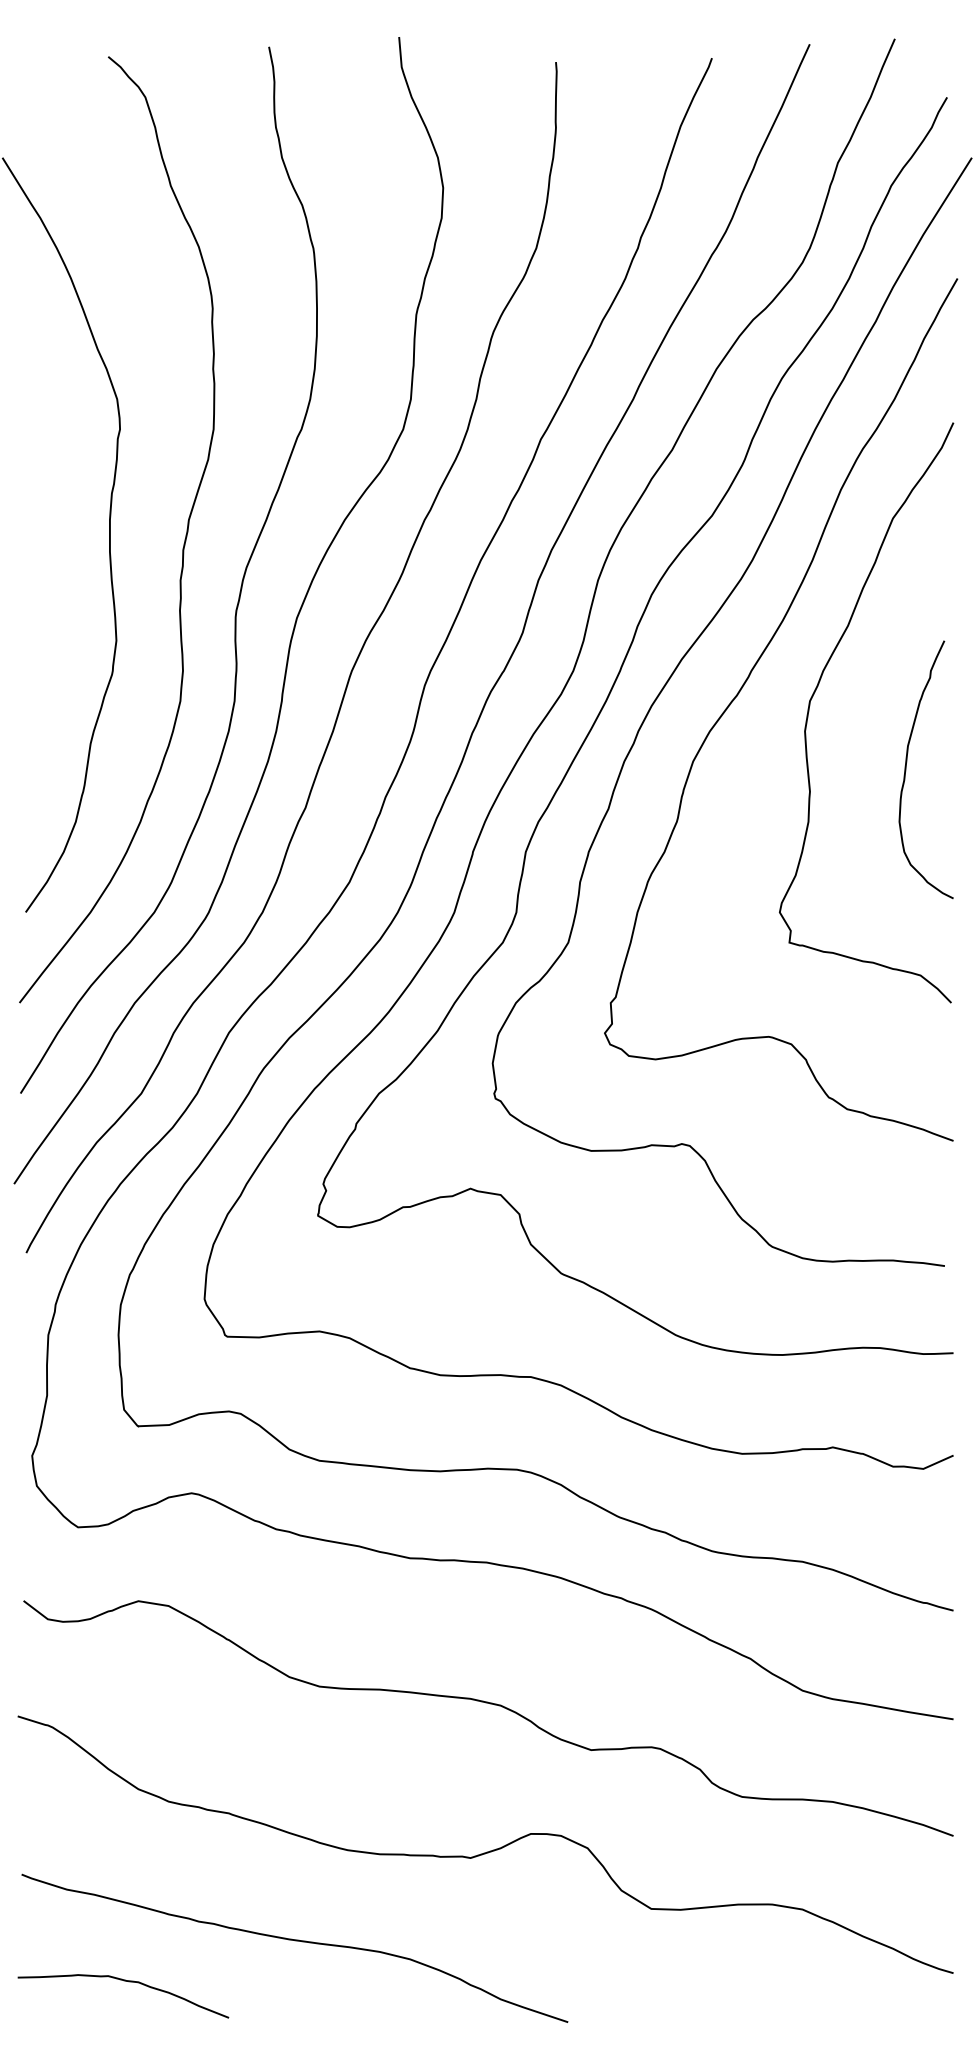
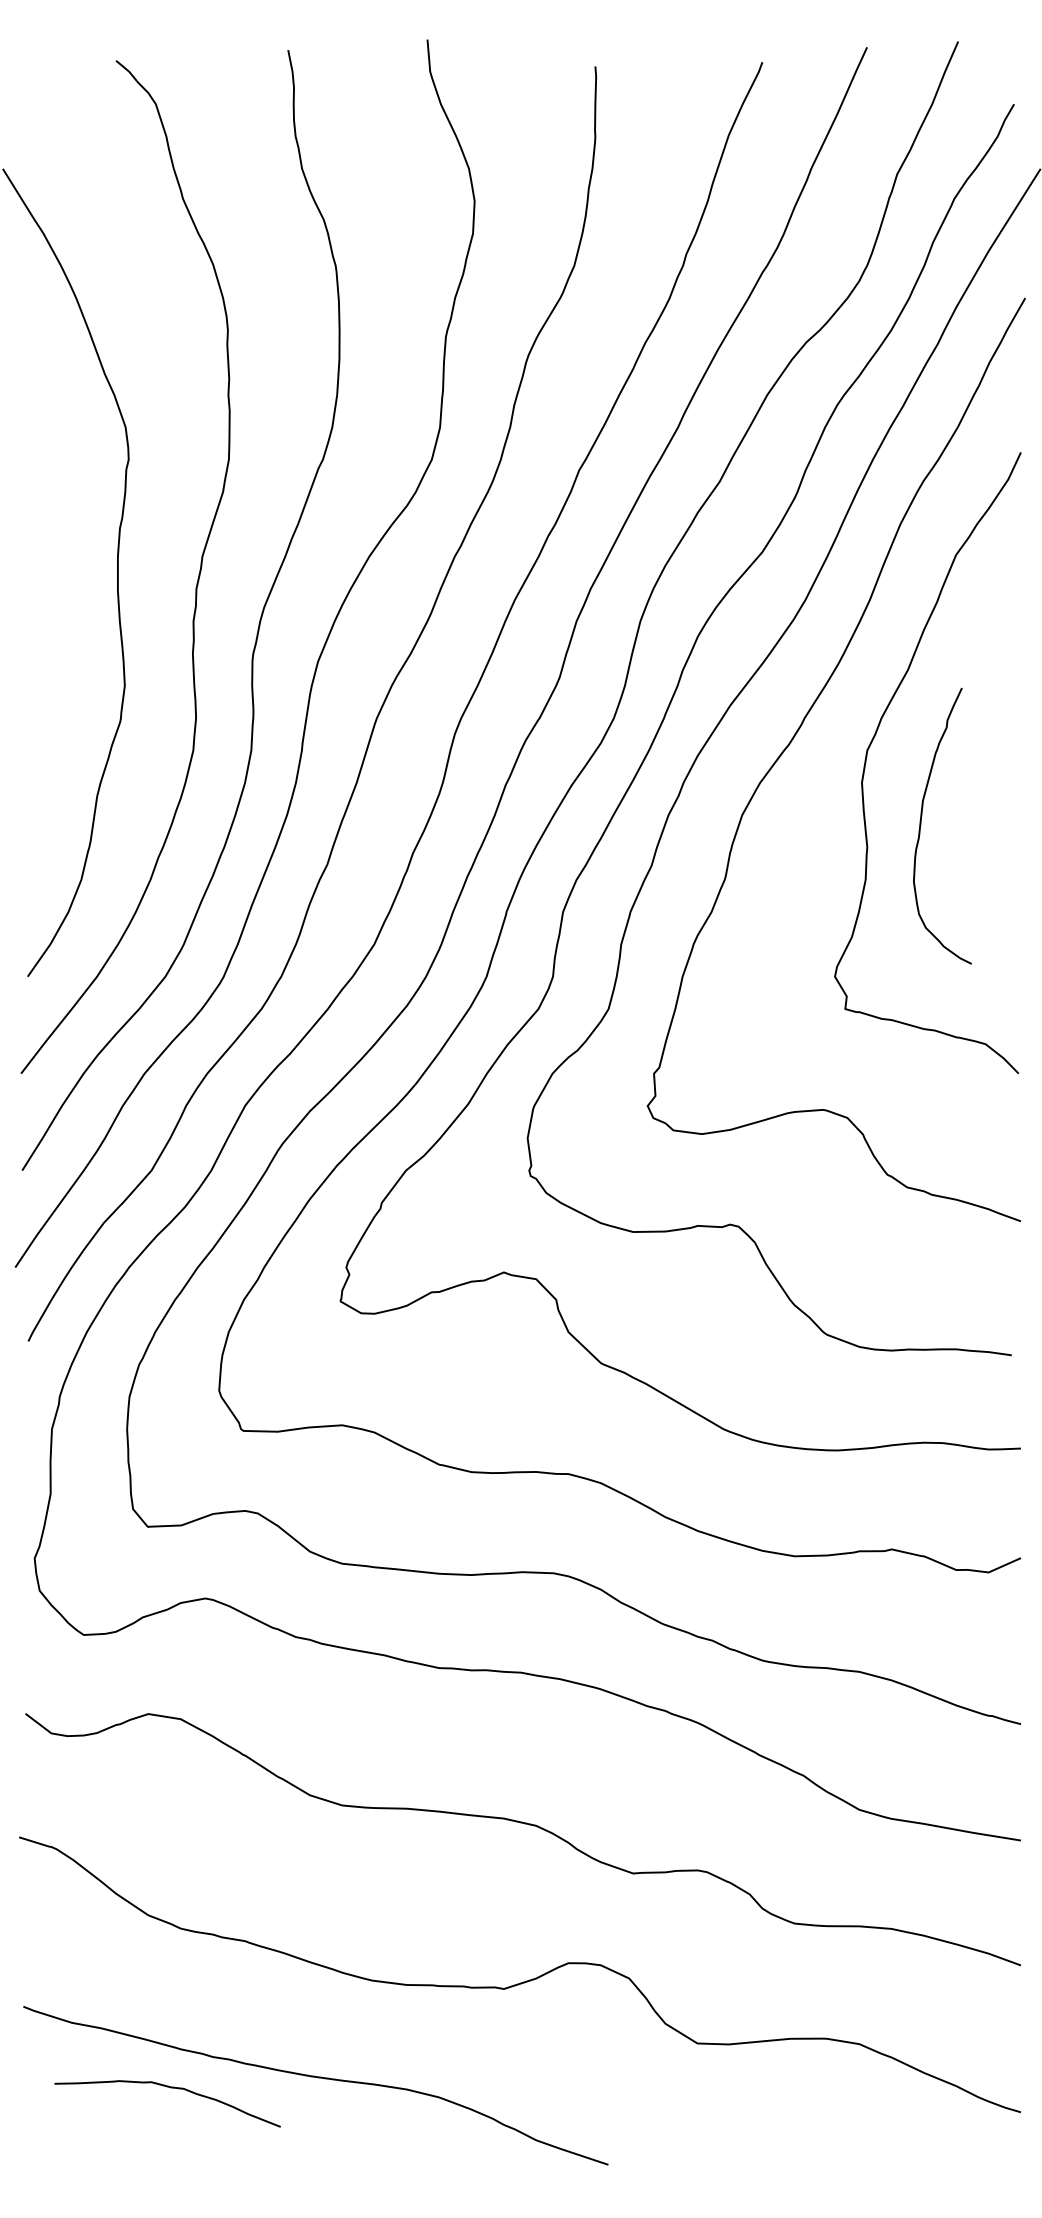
curve: (906, 769) -> (921, 825), moved
curve: (128, 1982) -> (173, 2089), moved

